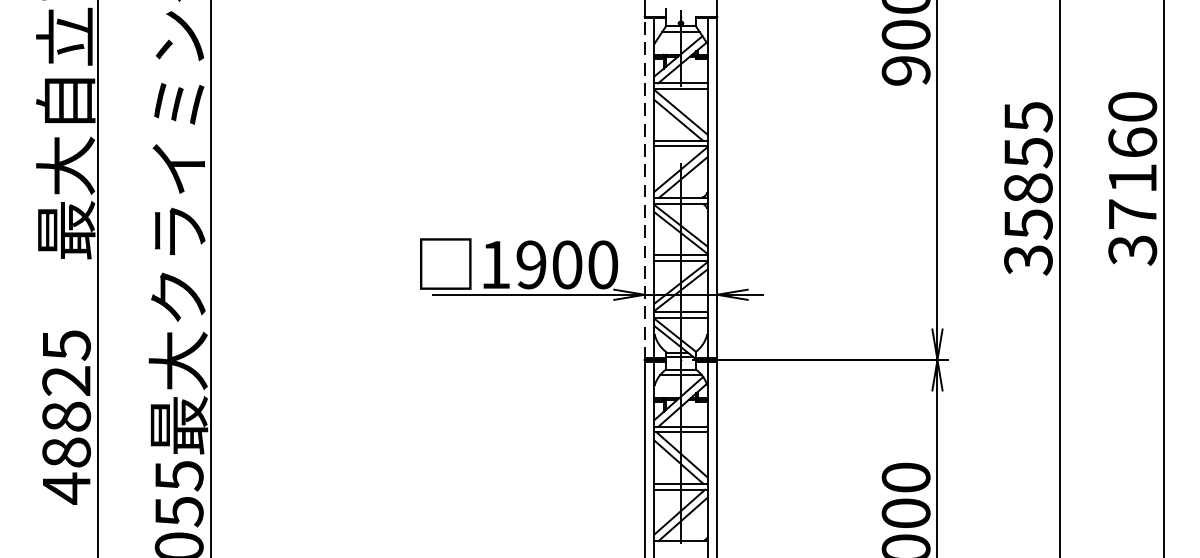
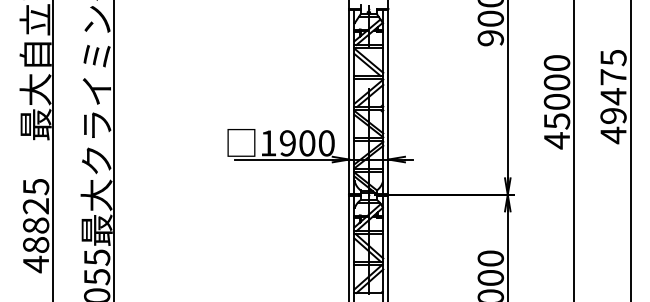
text: (1132, 178) -> (613, 96), 37160 -> 49475
line: (645, 187) -> (349, 101), dashed -> solid
text: (1027, 189) -> (556, 102), 35855 -> 45000

